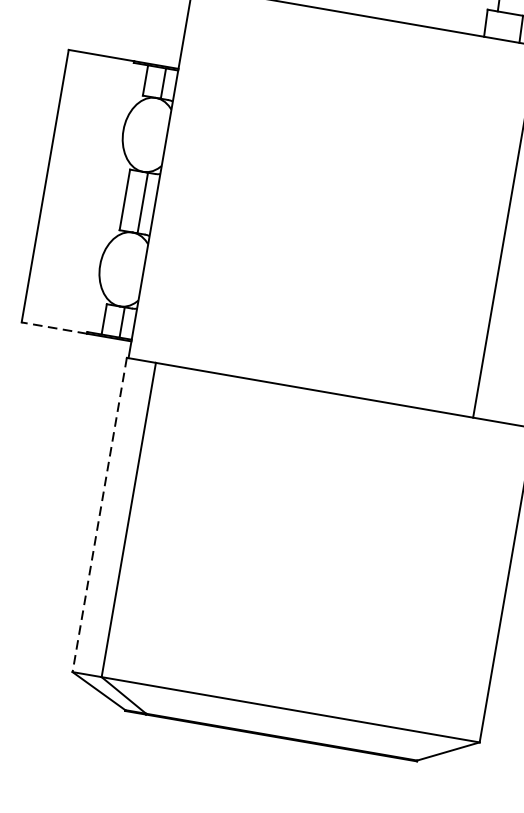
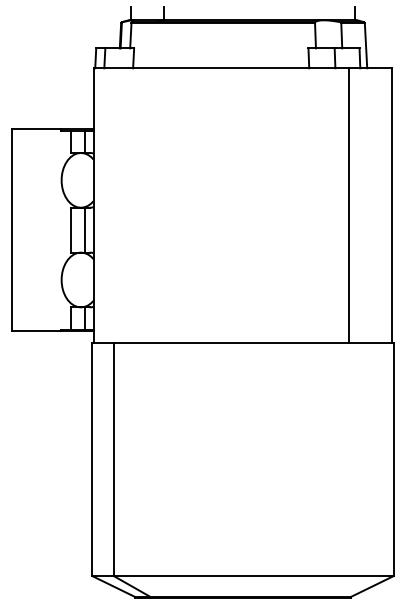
line: (54, 328) -> (36, 331), dashed -> solid
line: (99, 515) -> (92, 460), dashed -> solid

